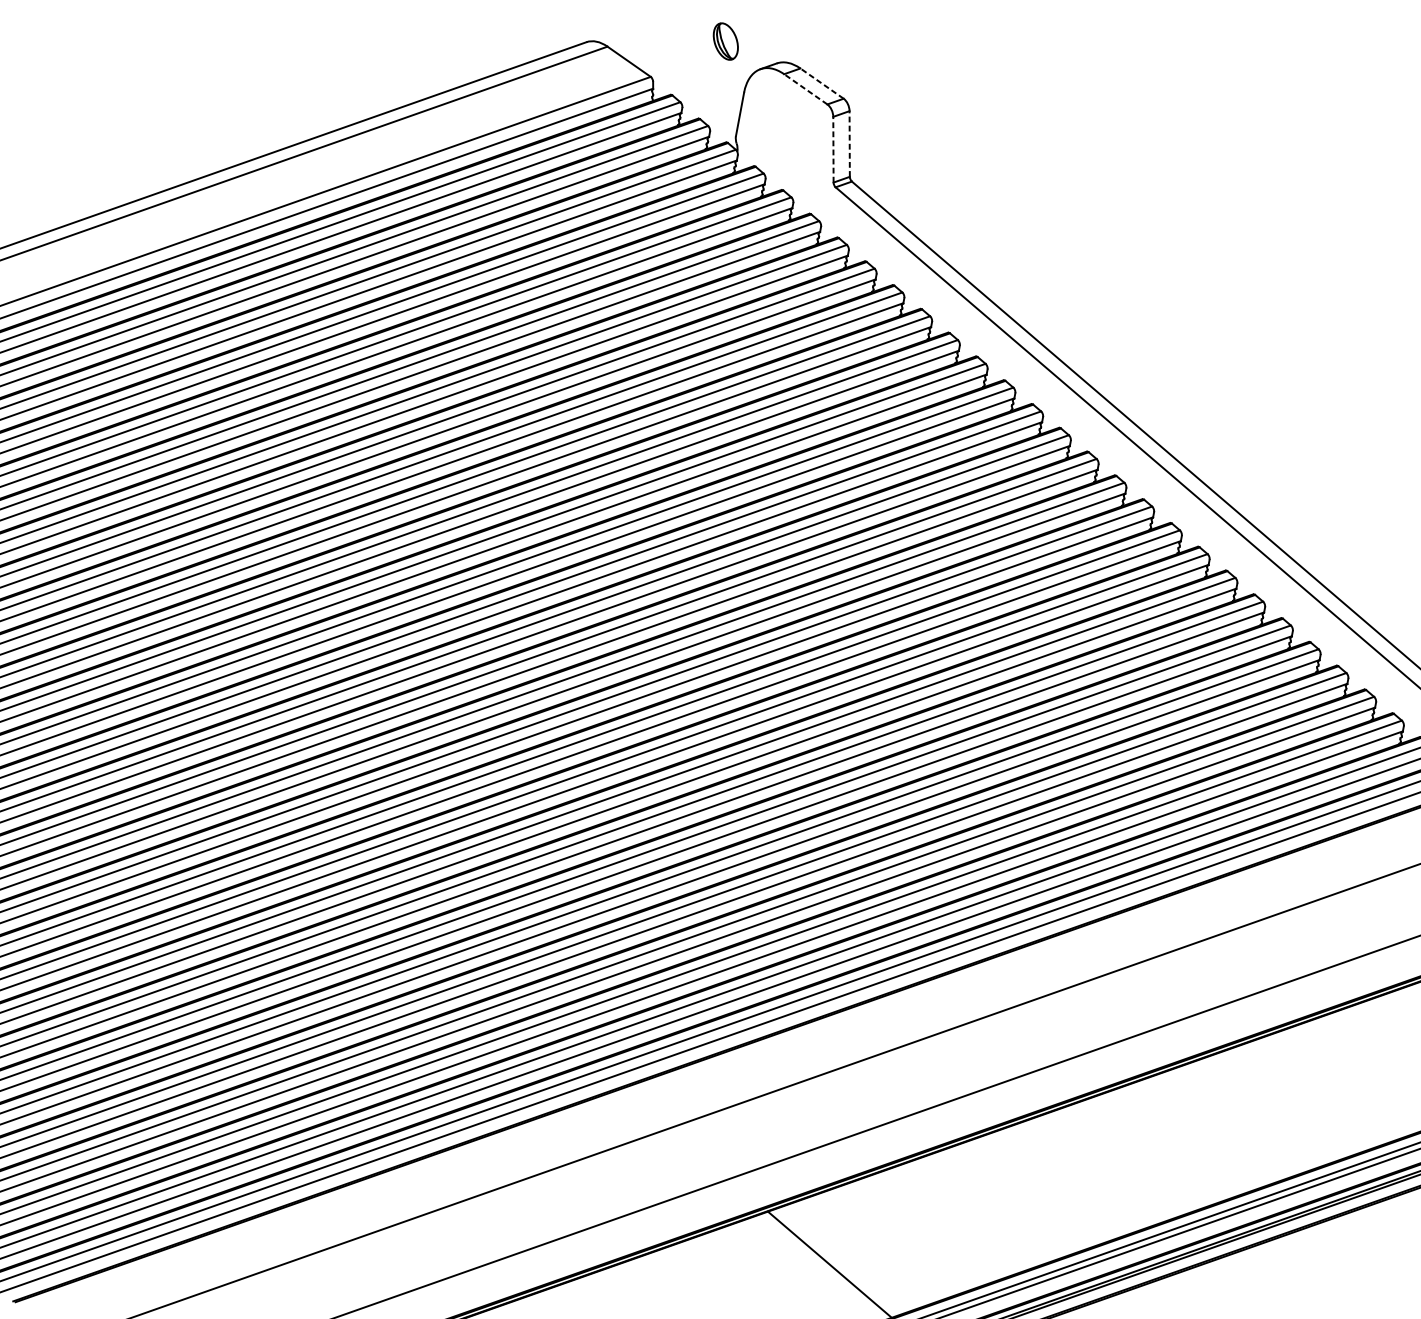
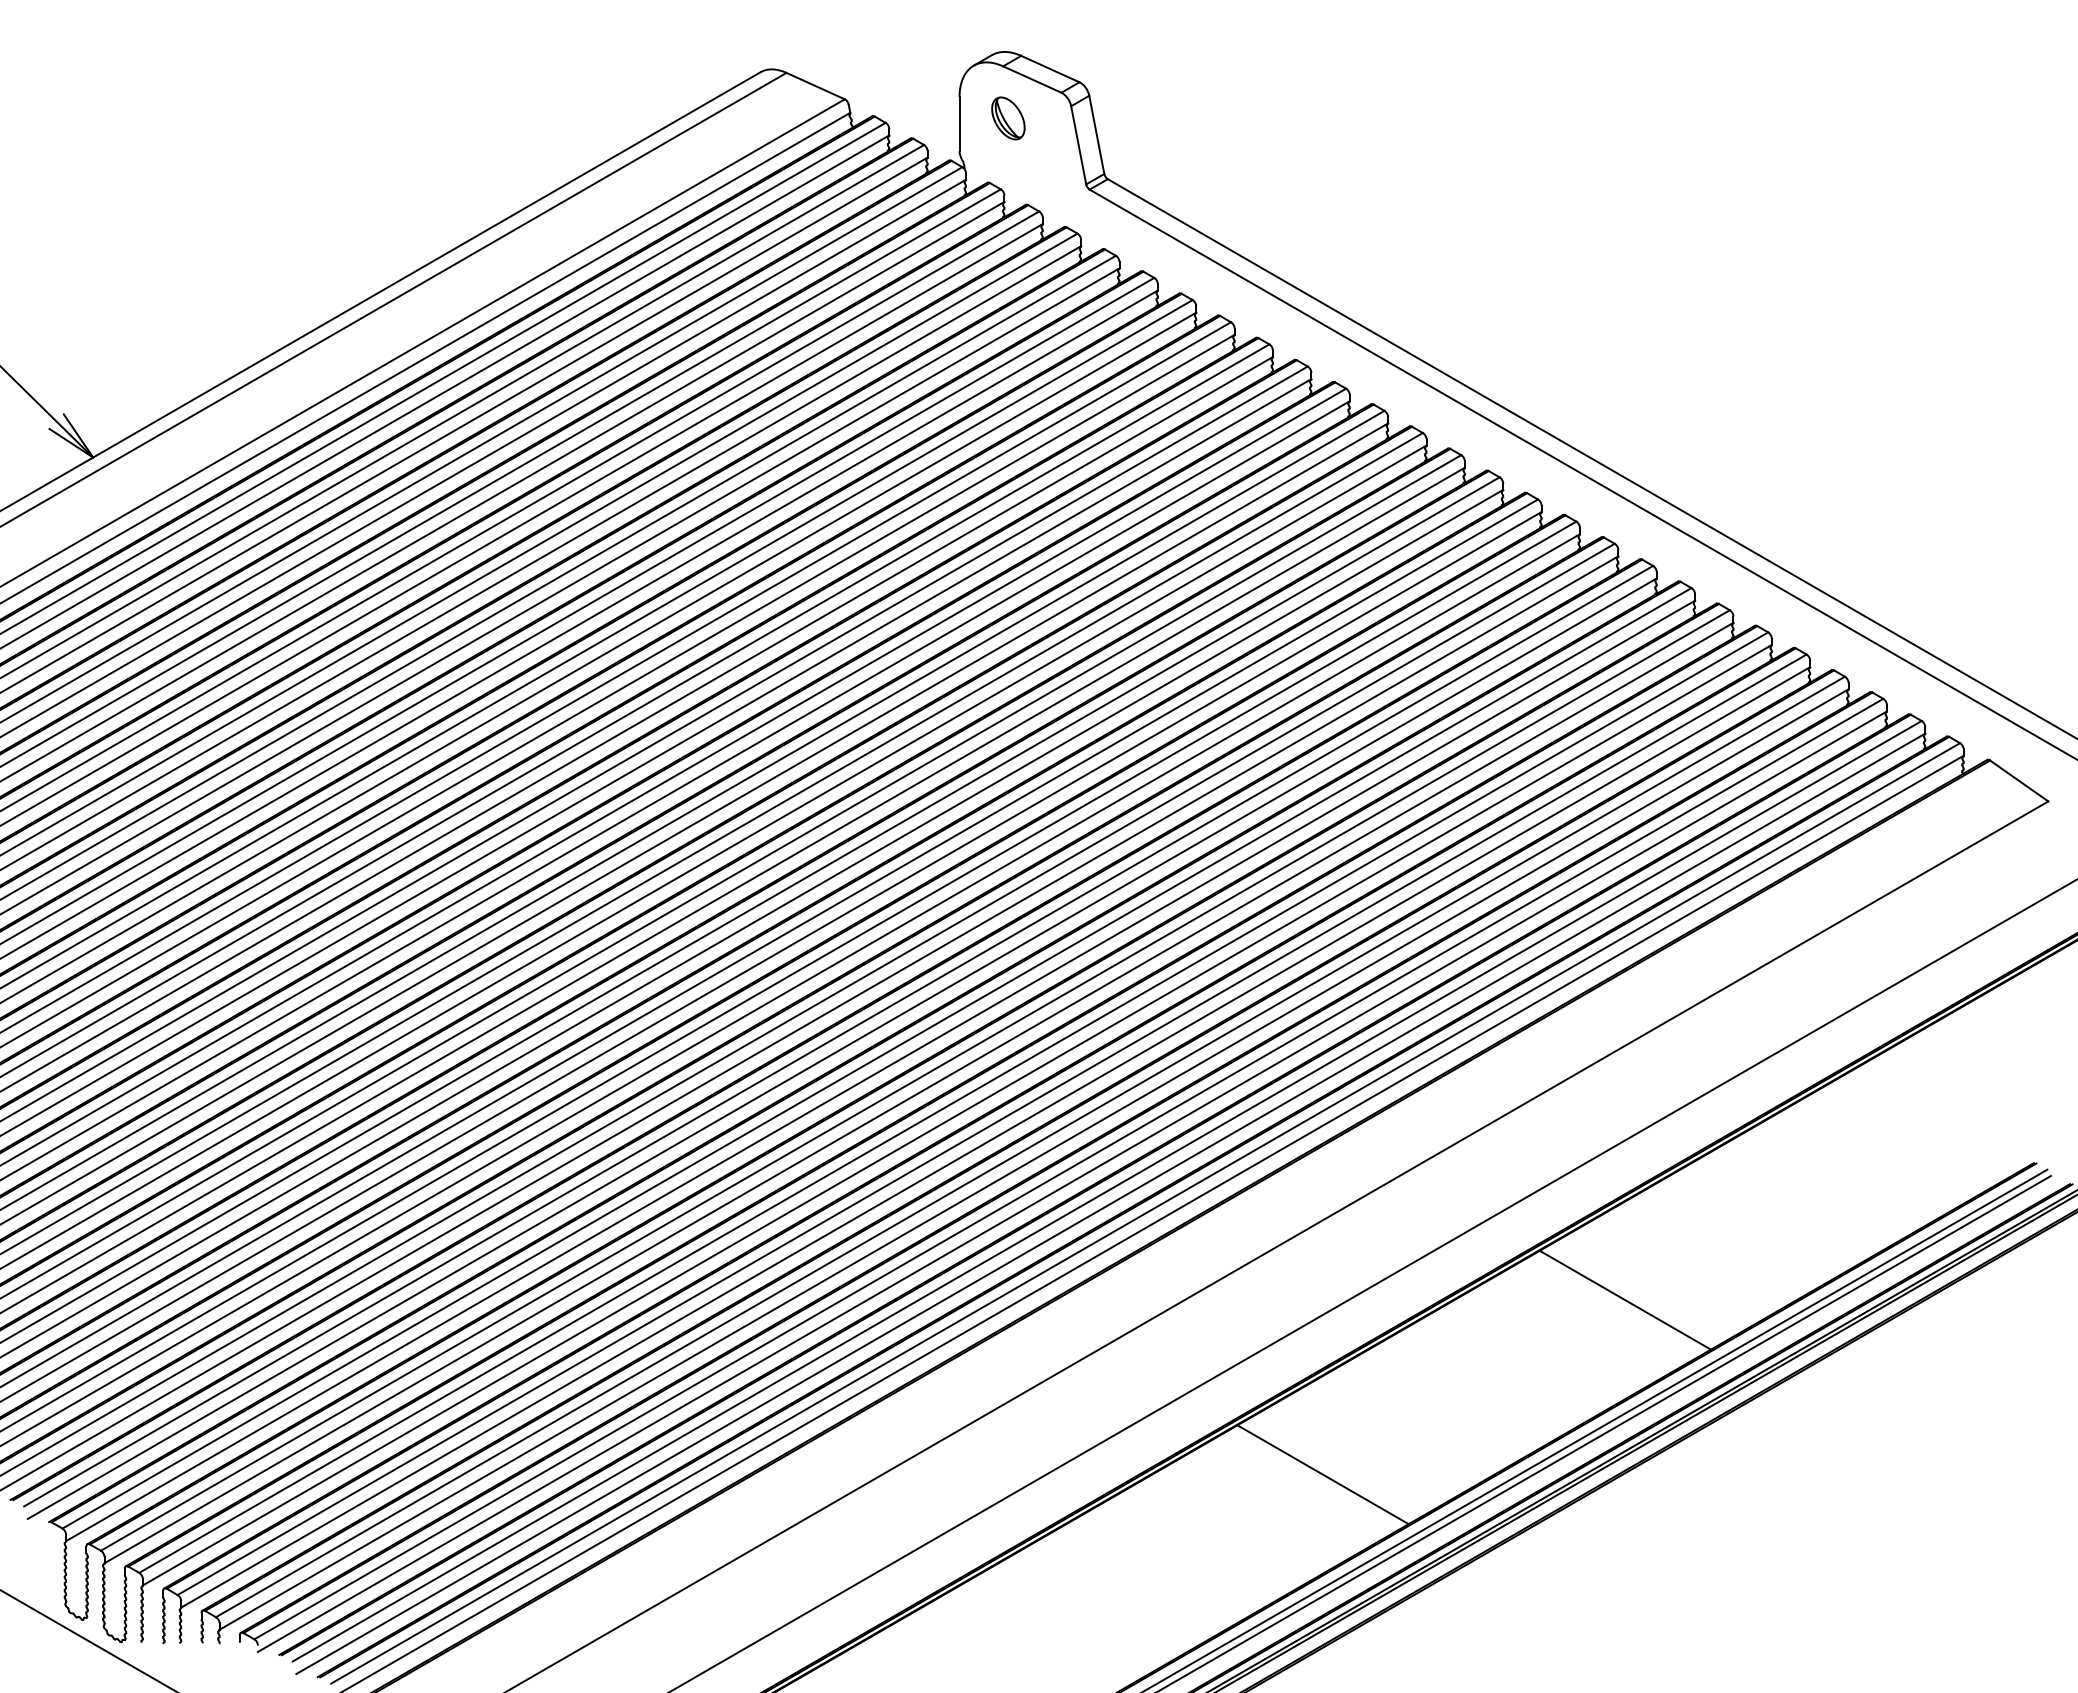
part: (725, 41) -> (1008, 118), moved
line: (822, 83) -> (1050, 69), dashed -> solid
line: (805, 89) -> (1032, 79), dashed -> solid
line: (849, 143) -> (1096, 134), dashed -> solid
line: (833, 149) -> (1078, 145), dashed -> solid
line: (1100, 1168) -> (1624, 1299), added

